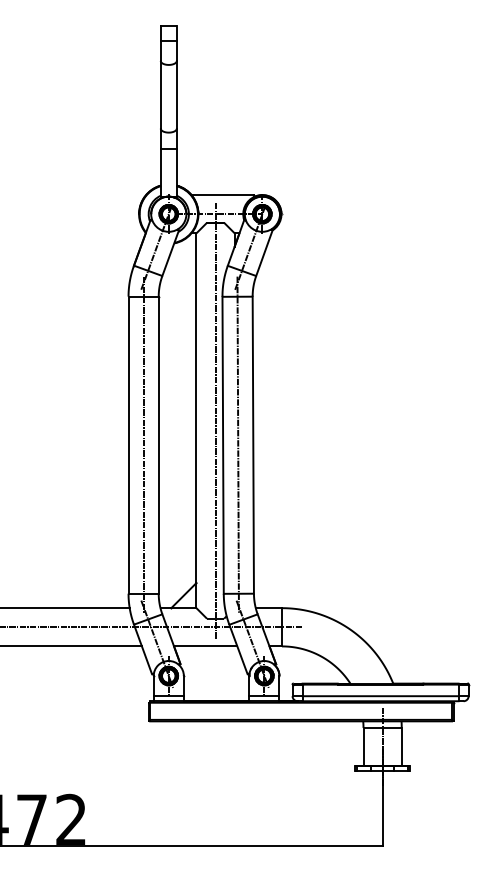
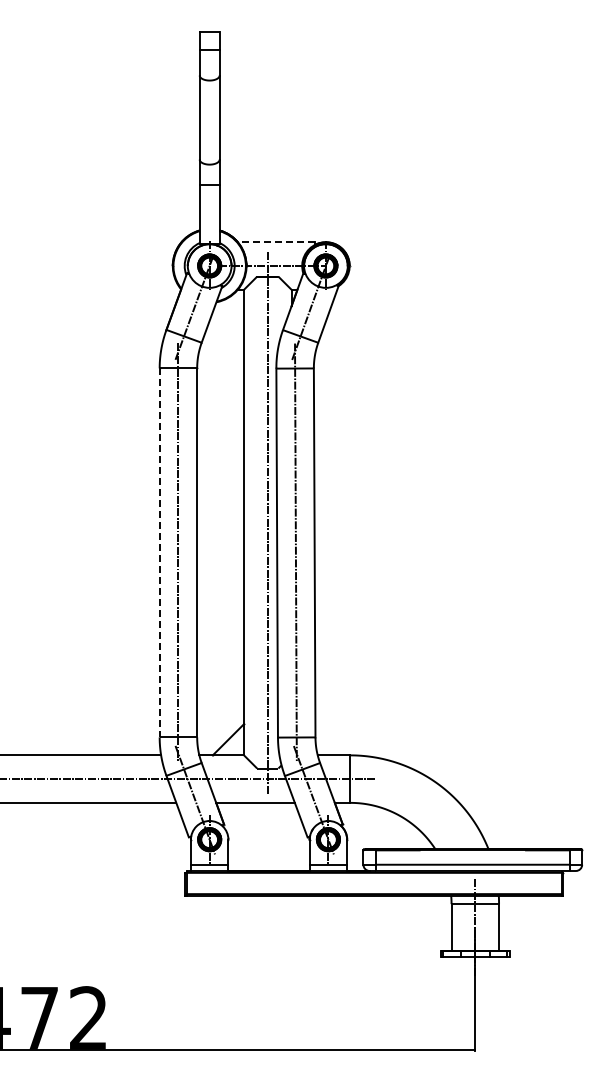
line: (222, 195) -> (276, 242), solid -> dashed
line: (128, 445) -> (159, 553), solid -> dashed

